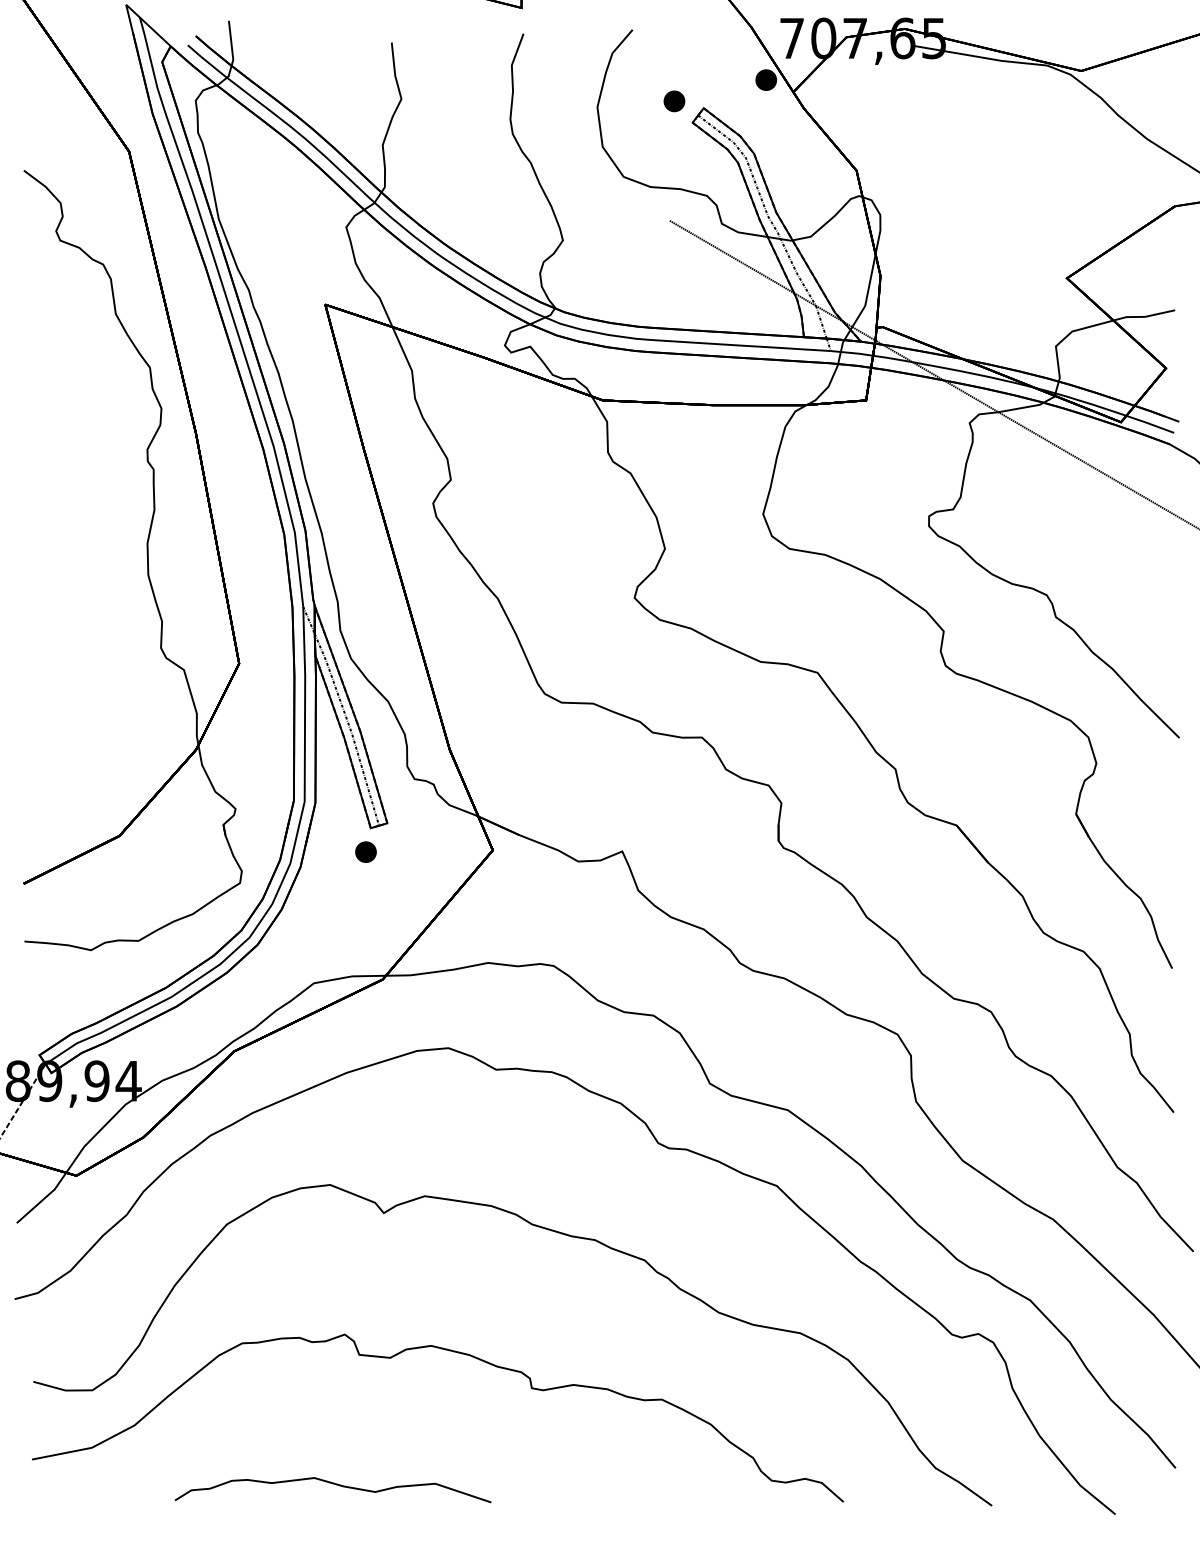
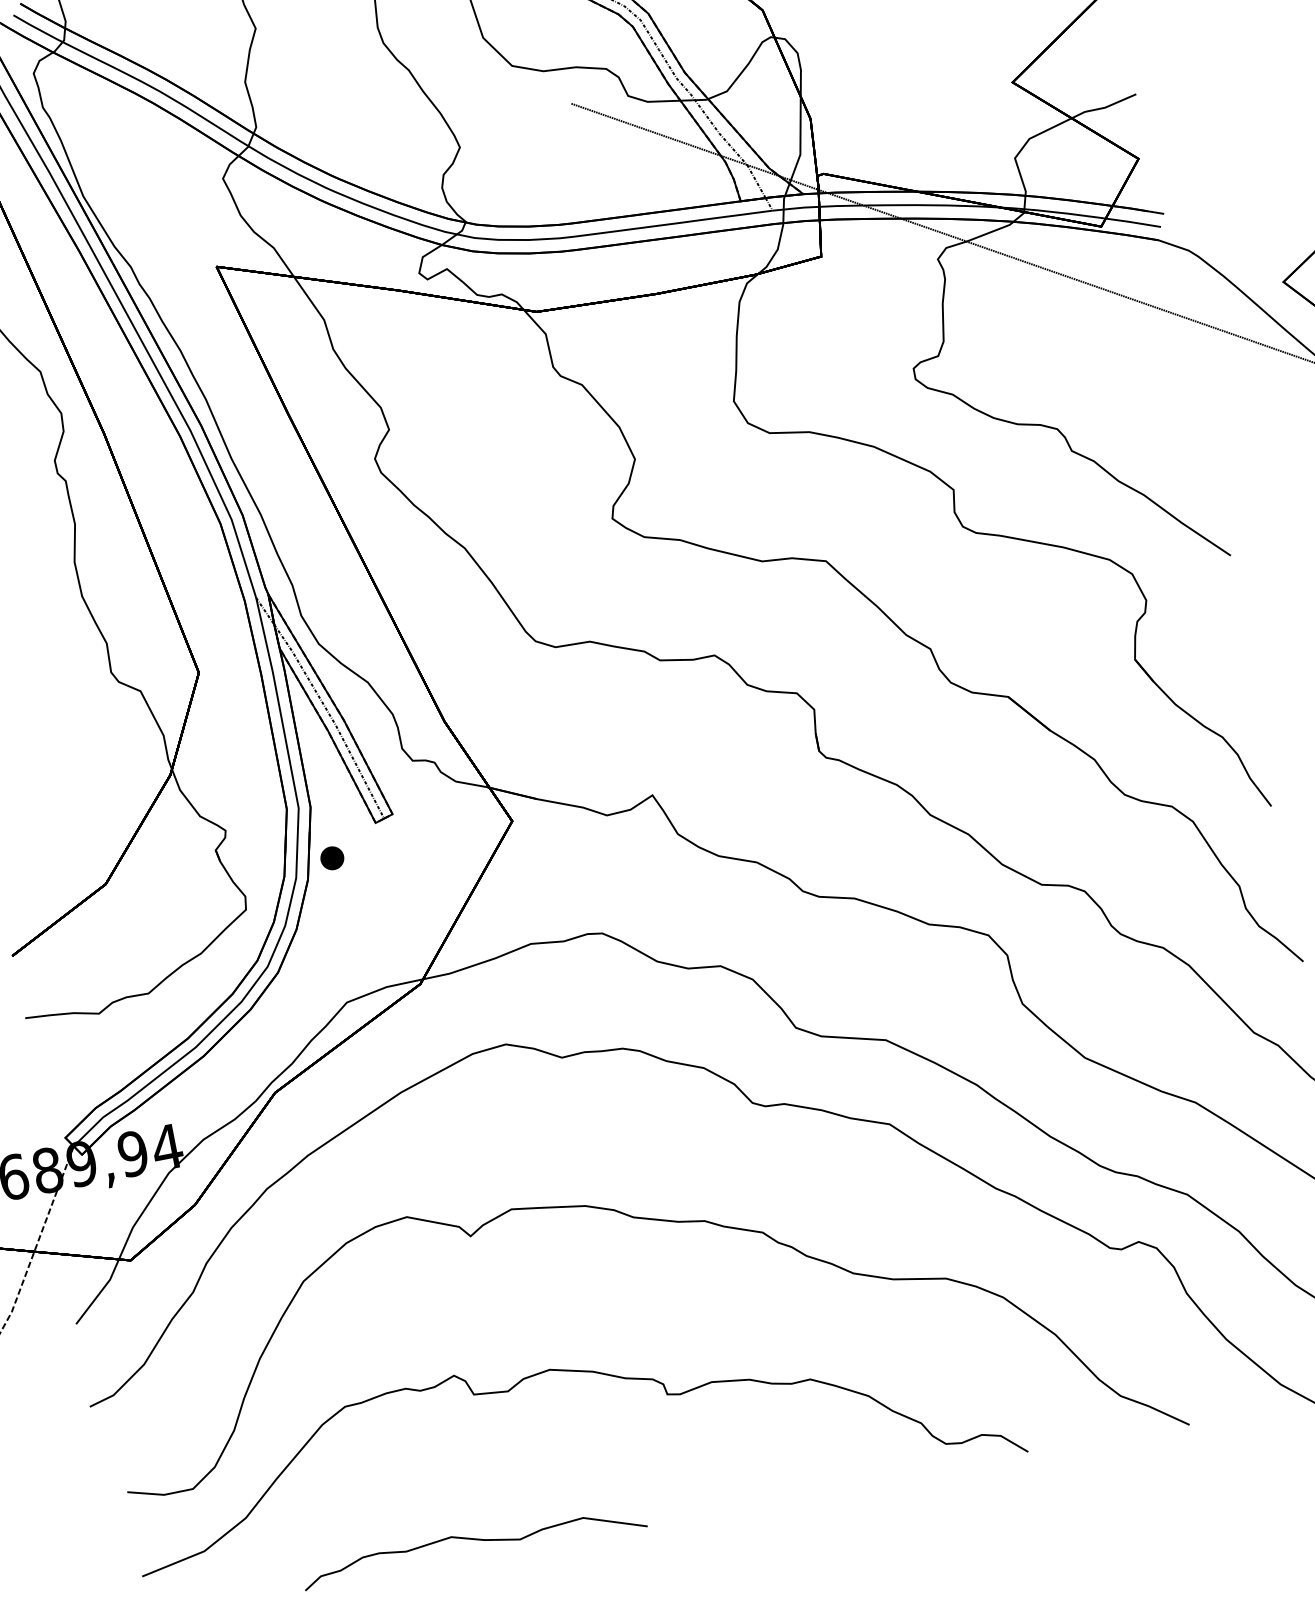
part: (365, 851) -> (331, 857), moved

